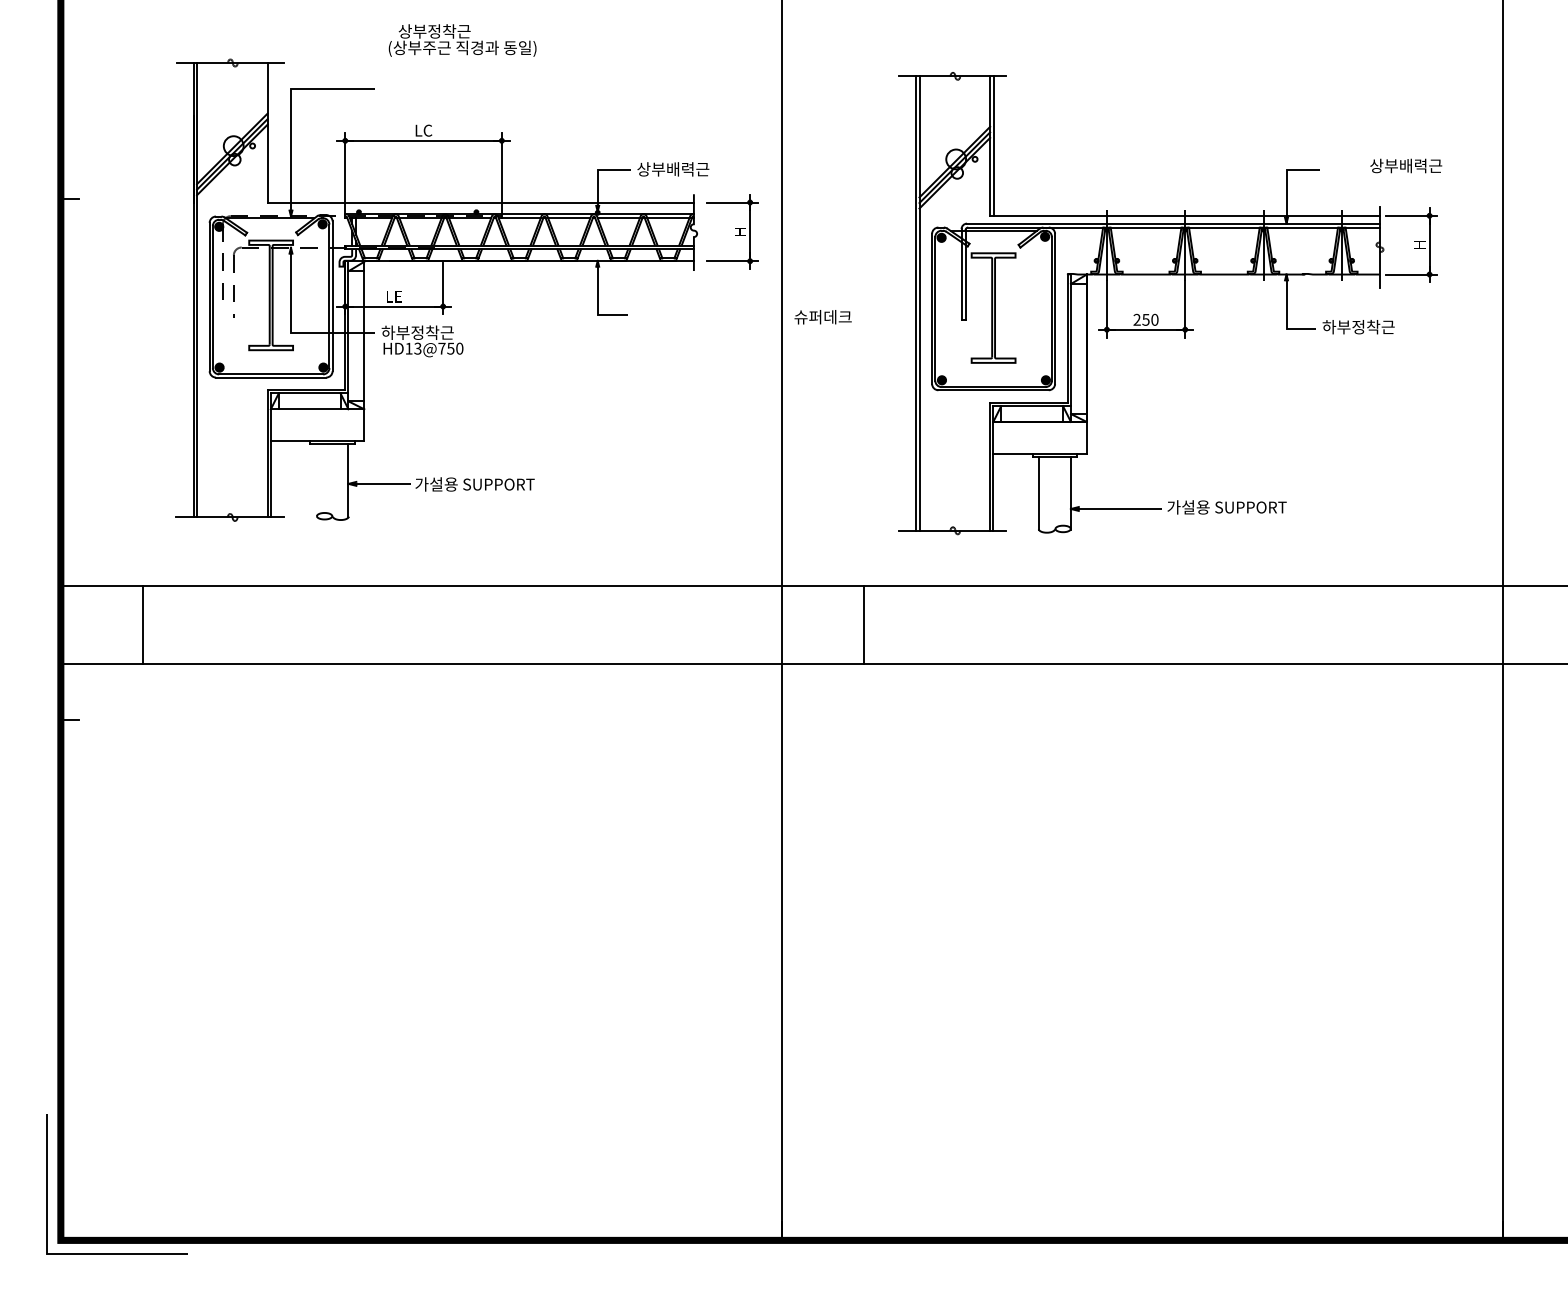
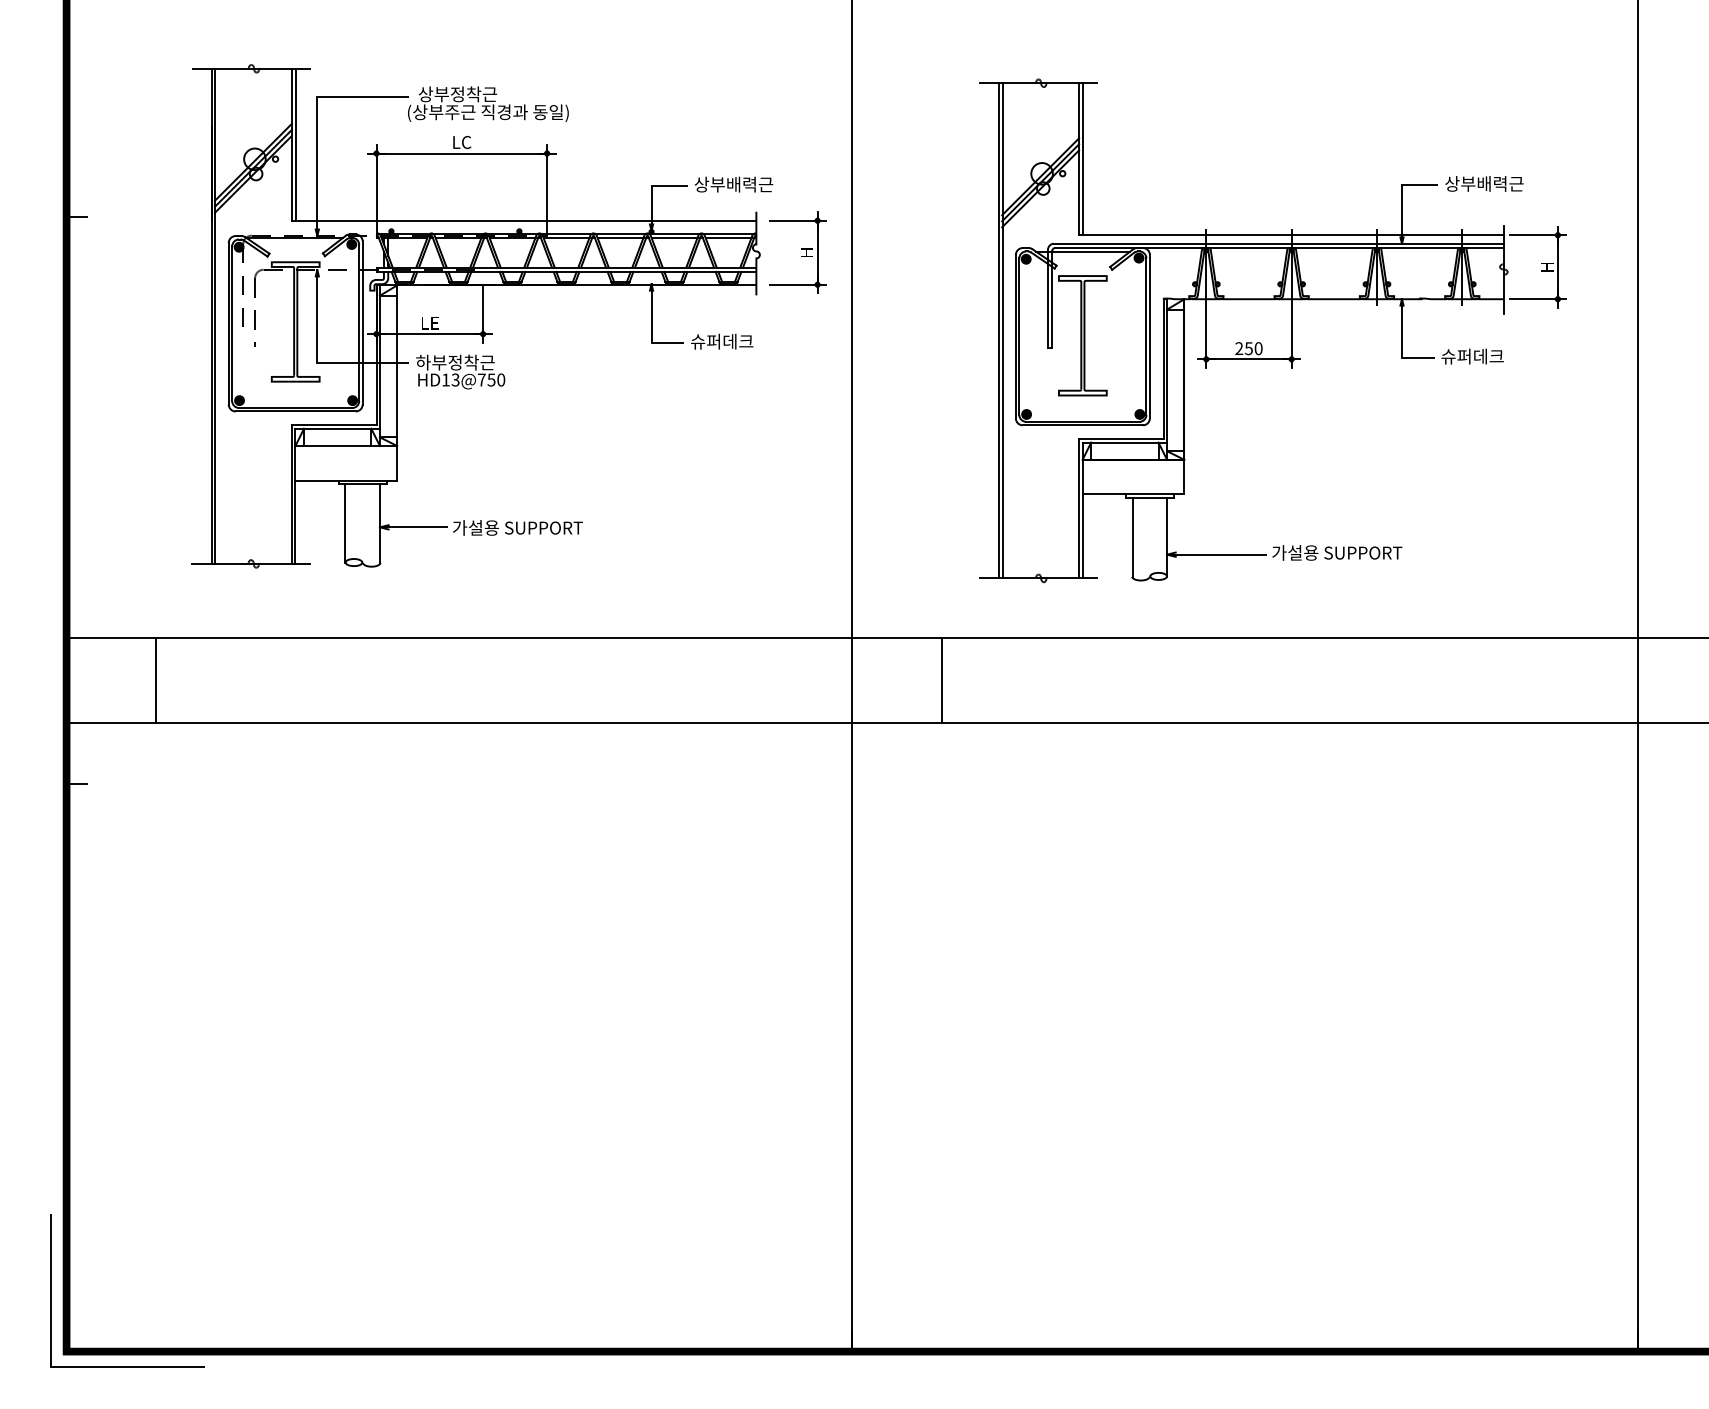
text: (462, 39) -> (488, 103), moved
line: (271, 132) -> (296, 144), added
text: (1406, 165) -> (1484, 183), moved
text: (823, 317) -> (722, 341), moved
text: (1358, 327) -> (1480, 356), 하부정착근 -> 슈퍼데크
line: (316, 480) -> (345, 523), added

